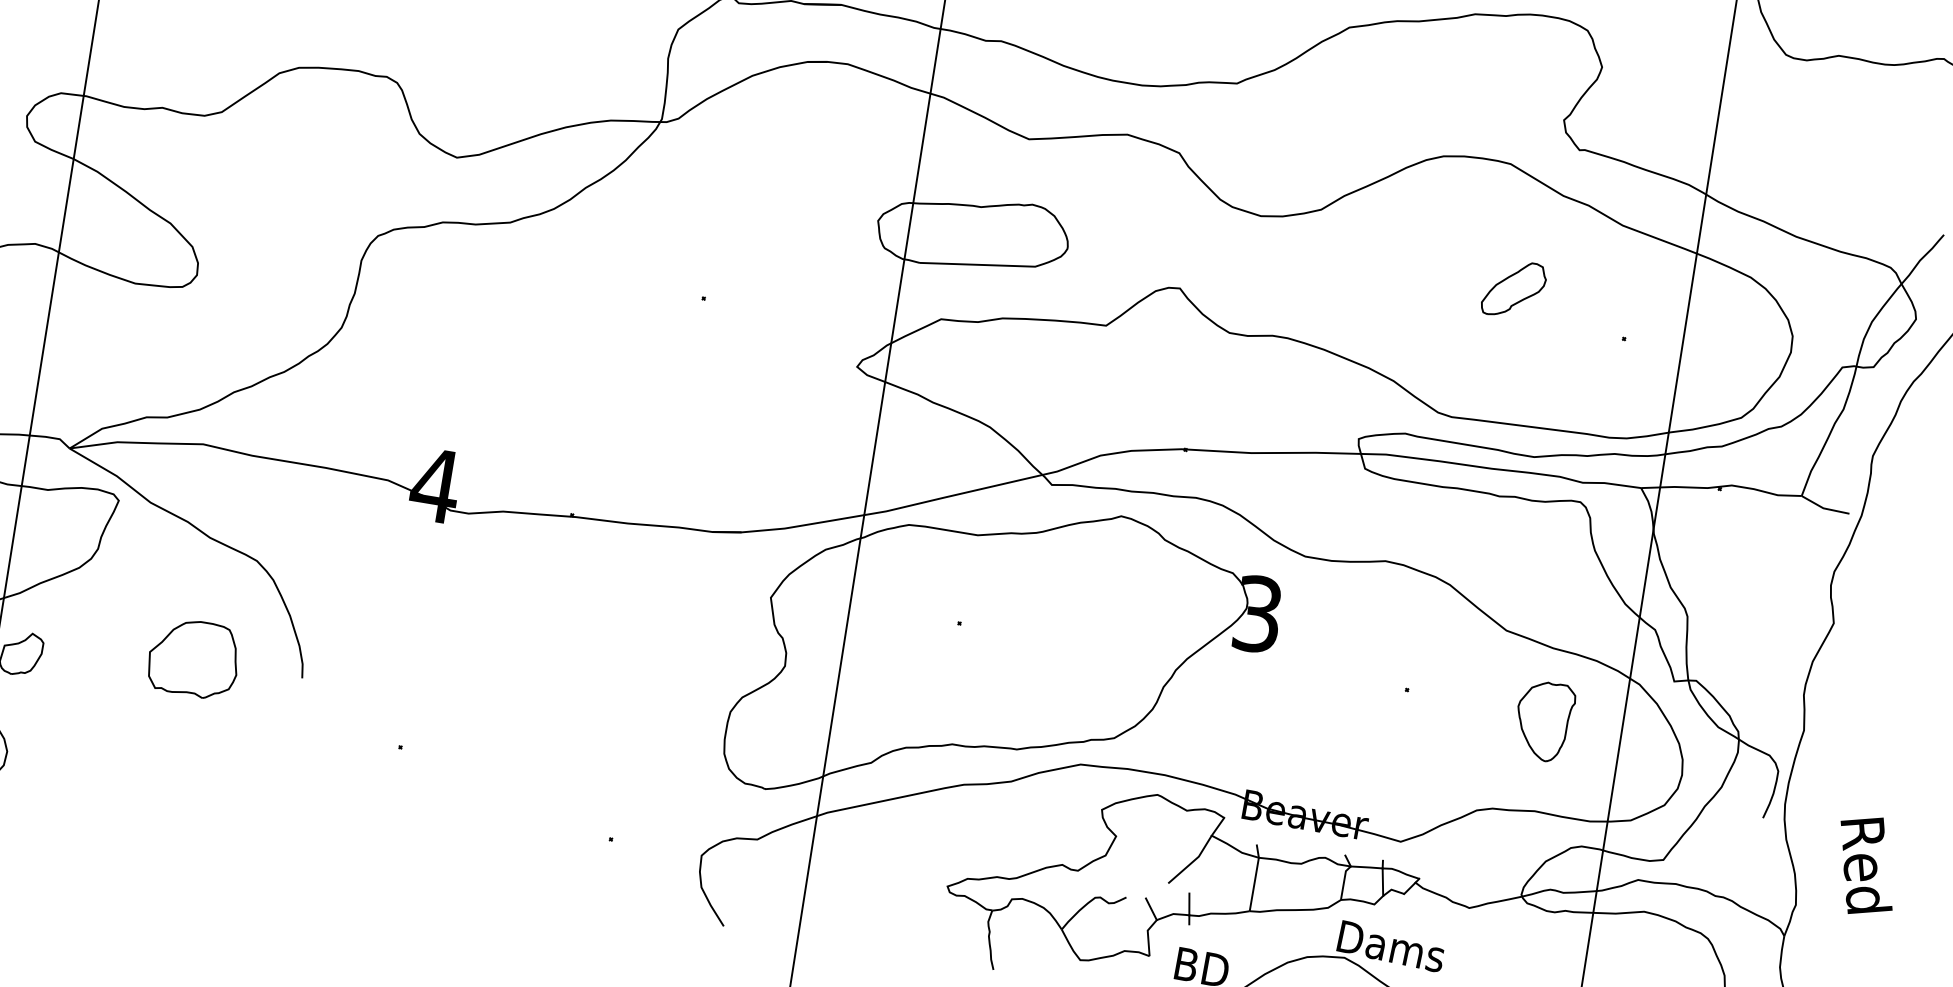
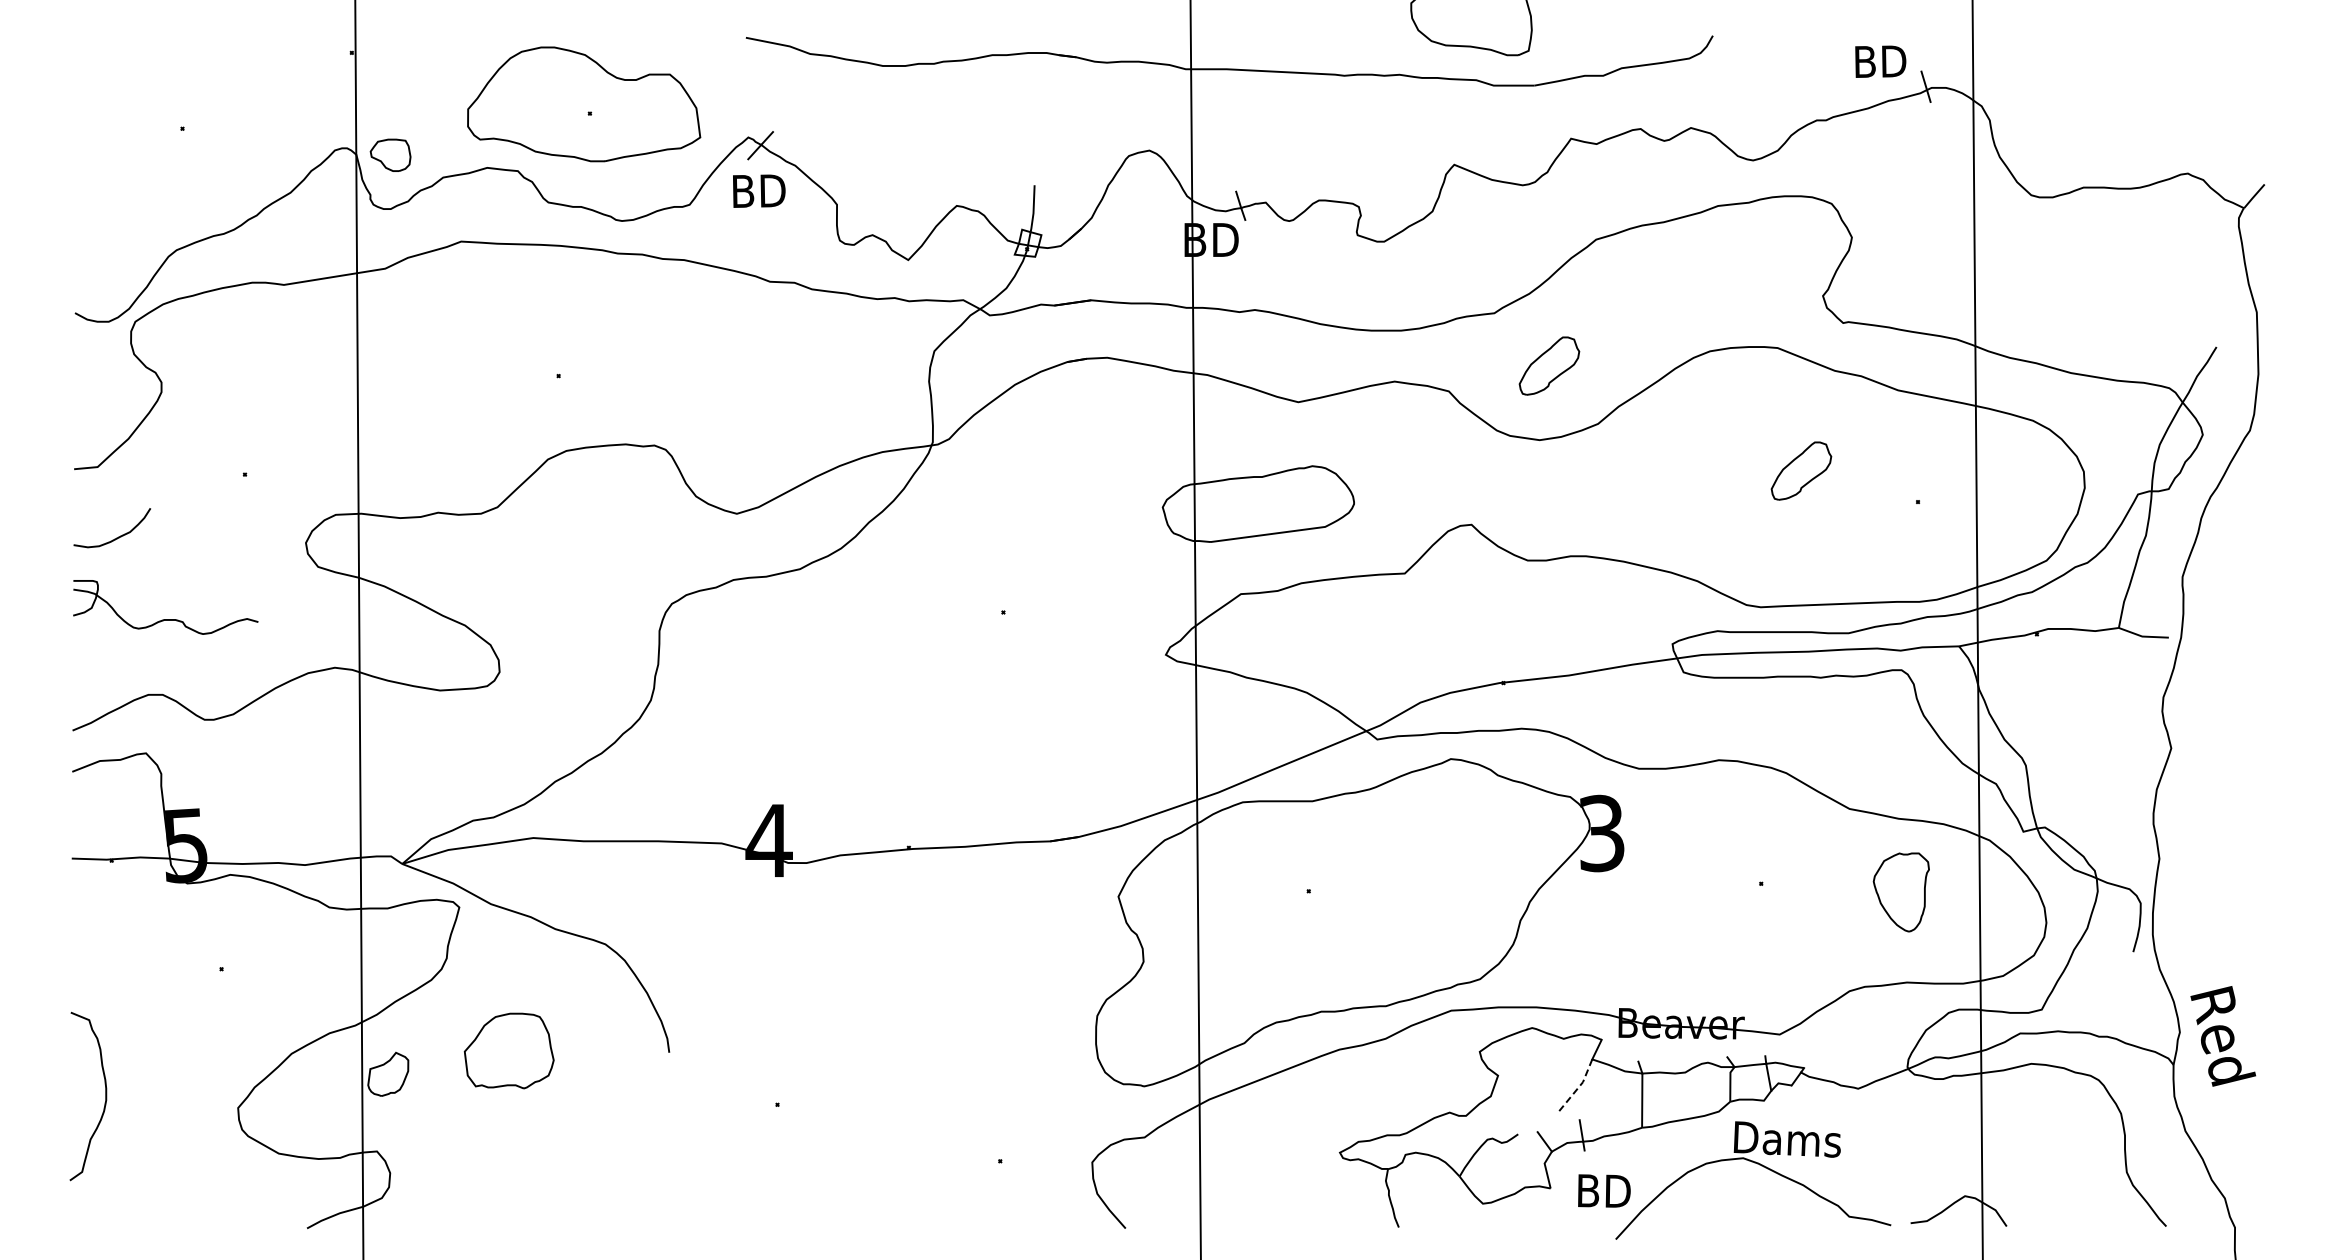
part: (1282, 144) -> (1549, 365), added
part: (193, 658) -> (508, 1050), moved
line: (1192, 861) -> (1577, 1088), solid -> dashed
text: (1866, 866) -> (2223, 1036), moved

